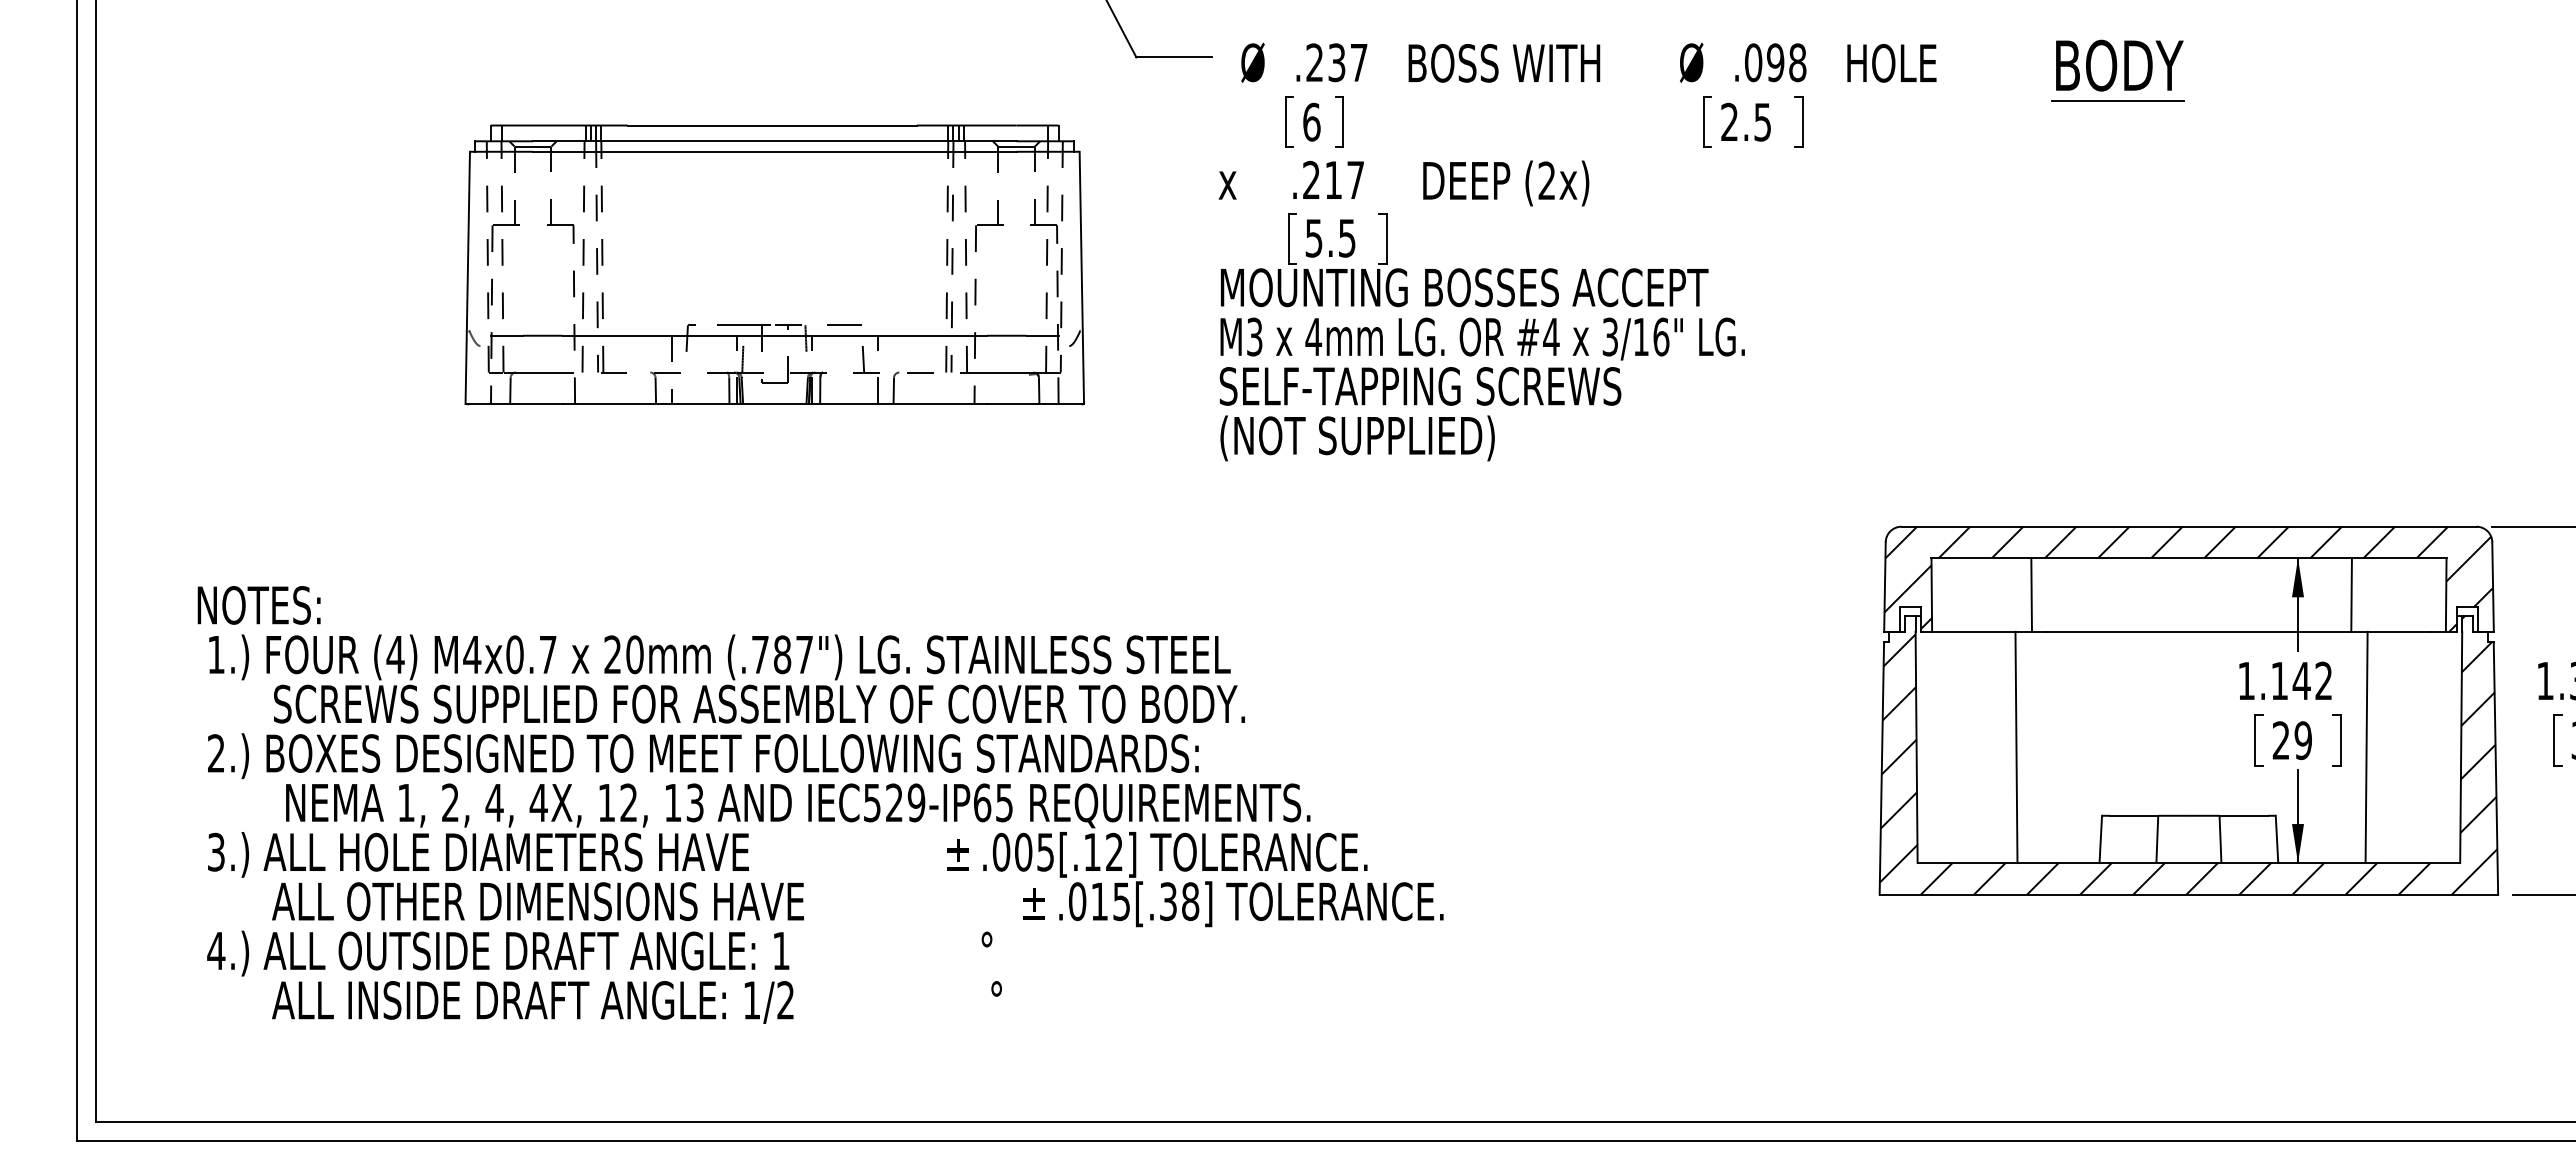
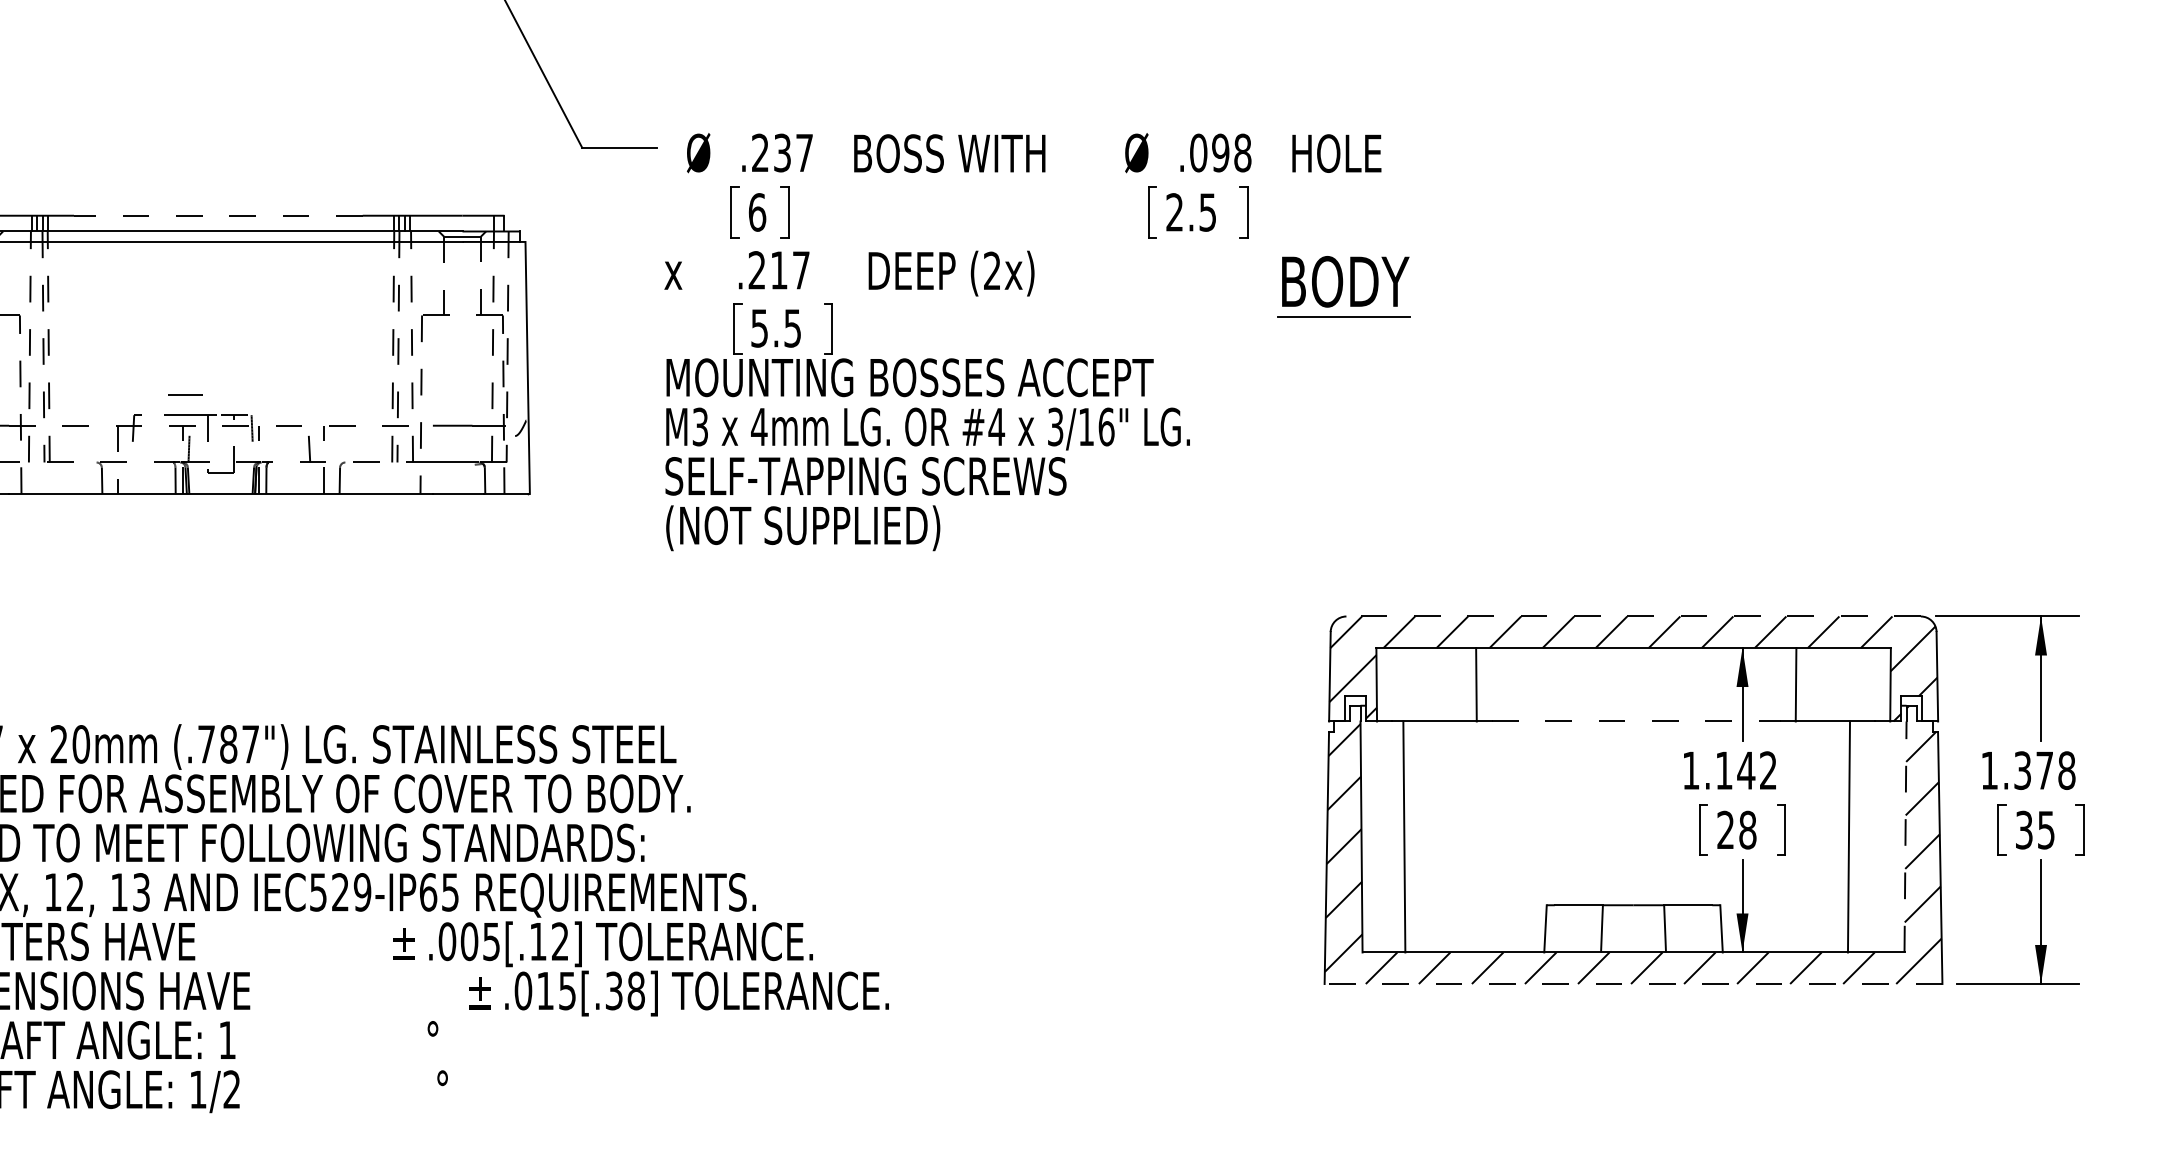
part: (2117, 70) -> (1343, 286), moved
line: (772, 125) -> (218, 215), solid -> dashed
line: (844, 324) -> (185, 394), moved
line: (775, 335) -> (221, 425), solid -> dashed
line: (2189, 526) -> (1634, 616), solid -> dashed
line: (2191, 631) -> (1636, 721), solid -> dashed
text: (2303, 740) -> (1748, 830), 29 -> 28
line: (2016, 747) -> (1404, 837), moved
line: (2366, 747) -> (1848, 837), moved
line: (2461, 747) -> (1905, 837), solid -> dashed
line: (2188, 894) -> (1633, 983), solid -> dashed

